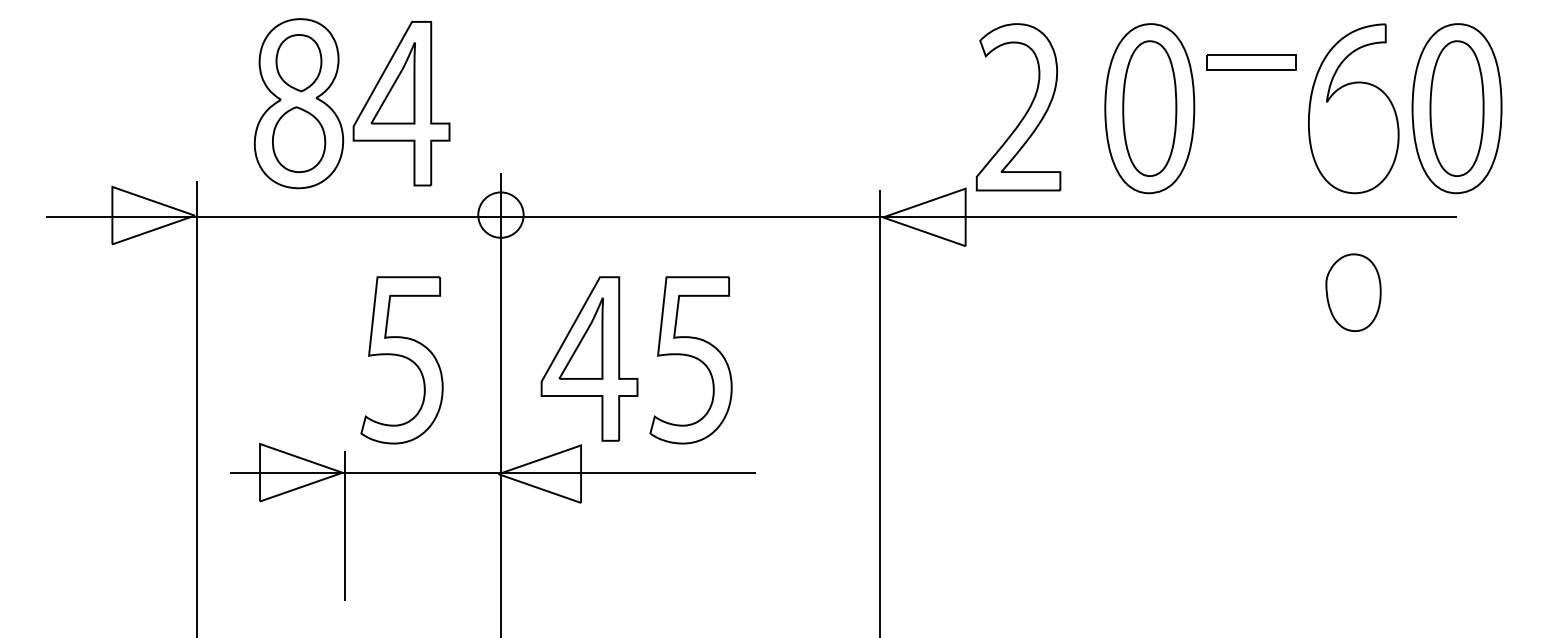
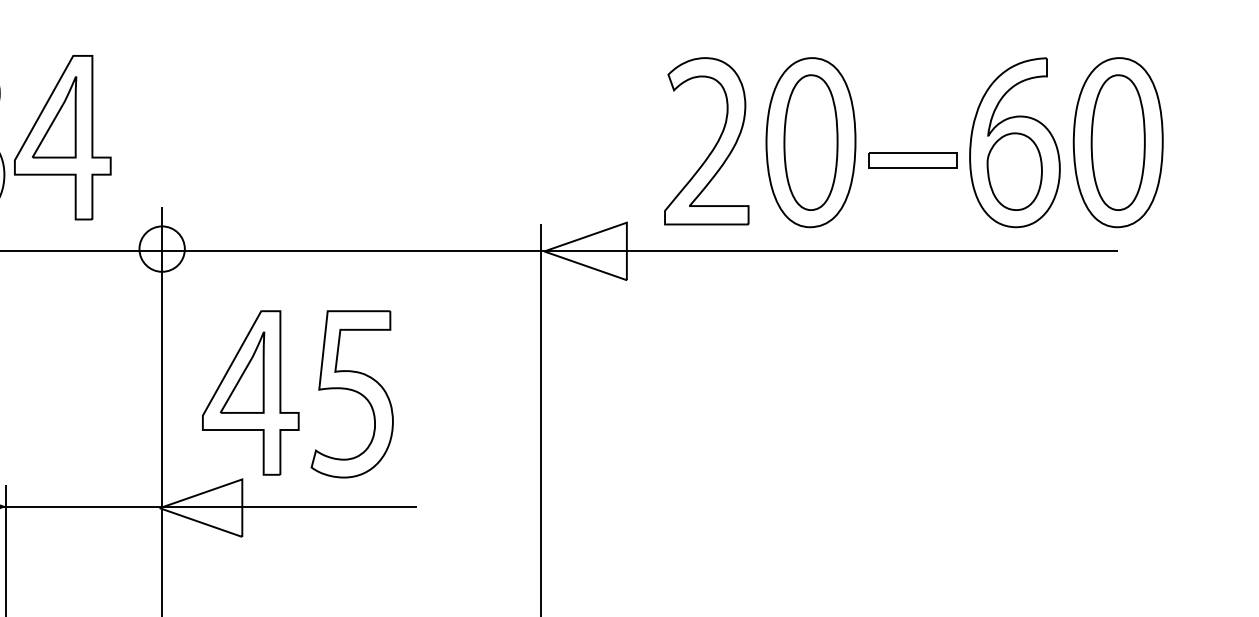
part: (1251, 62) -> (912, 160), moved
part: (1025, 112) -> (713, 146), moved
part: (1353, 292) -> (1014, 171), moved
part: (401, 360) -> (62, 394), removed

